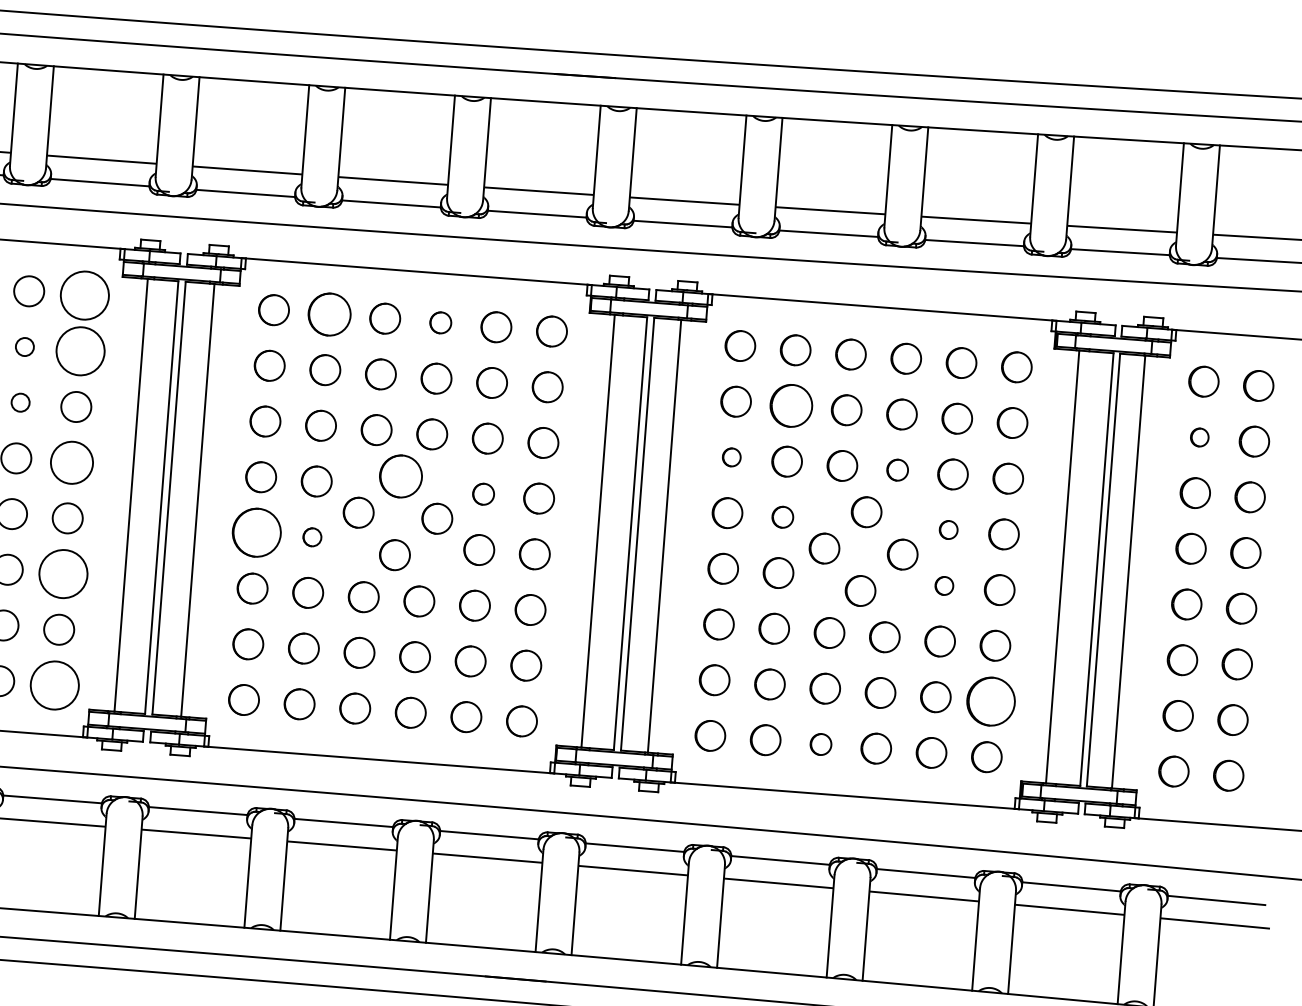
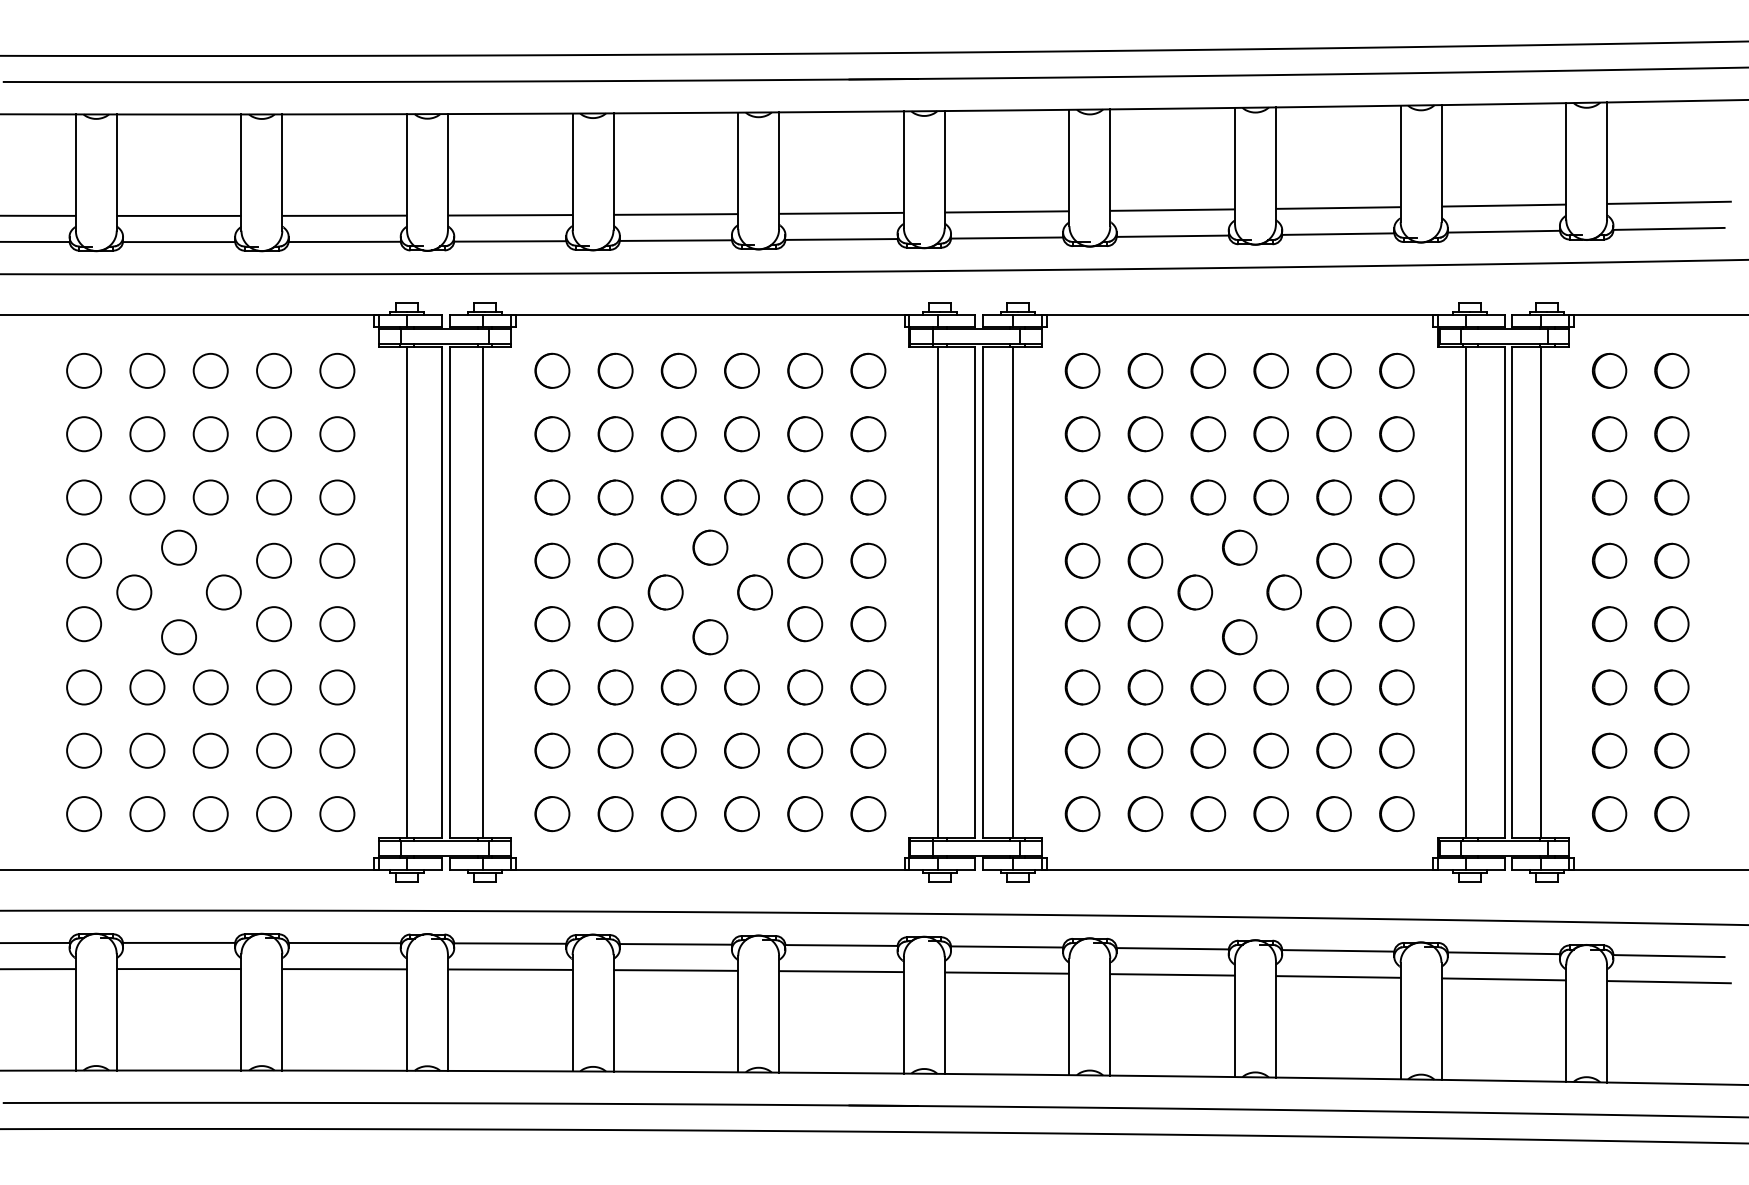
circle: (85, 295) -> (337, 370), size x0.62
circle: (329, 314) -> (615, 370), size x0.71
circle: (440, 322) -> (741, 370), size x1.43
circle: (25, 347) -> (274, 434), size x1.67
circle: (80, 351) -> (337, 434), size x0.62
circle: (21, 402) -> (274, 497), size x1.67
part: (791, 406) -> (1145, 434), size x0.71
part: (1199, 437) -> (1609, 434), size x1.67
part: (731, 457) -> (1082, 497), size x1.67
circle: (72, 462) -> (337, 560), size x0.71
part: (897, 470) -> (1270, 497), size x1.43
circle: (401, 476) -> (710, 547), size x0.71
circle: (483, 494) -> (805, 560), size x1.43
part: (782, 517) -> (1145, 560), size x1.43
part: (948, 529) -> (1333, 560), size x1.67
circle: (256, 533) -> (552, 624), size x0.62
circle: (312, 537) -> (615, 624), size x1.67
circle: (63, 574) -> (337, 687), size x0.62
part: (943, 586) -> (1333, 624), size x1.67
circle: (55, 684) -> (337, 813), size x0.62
part: (990, 701) -> (1396, 750), size x0.62
part: (821, 744) -> (1208, 814), size x1.43

